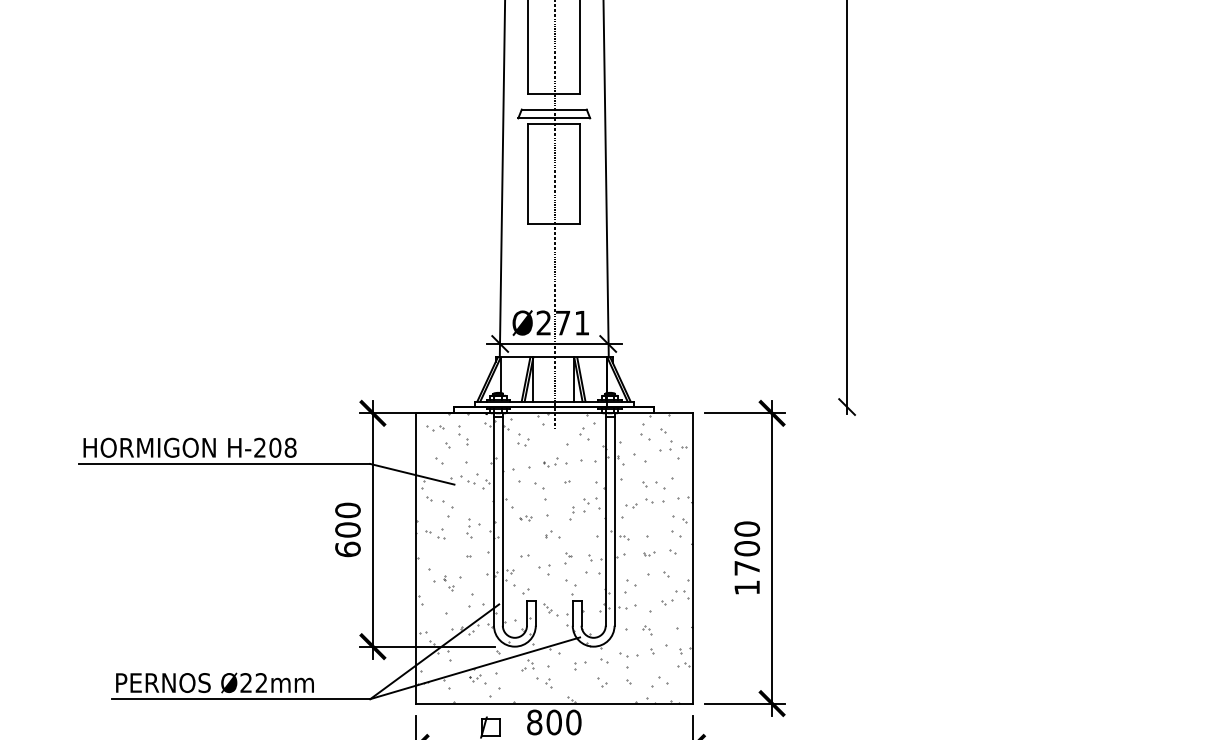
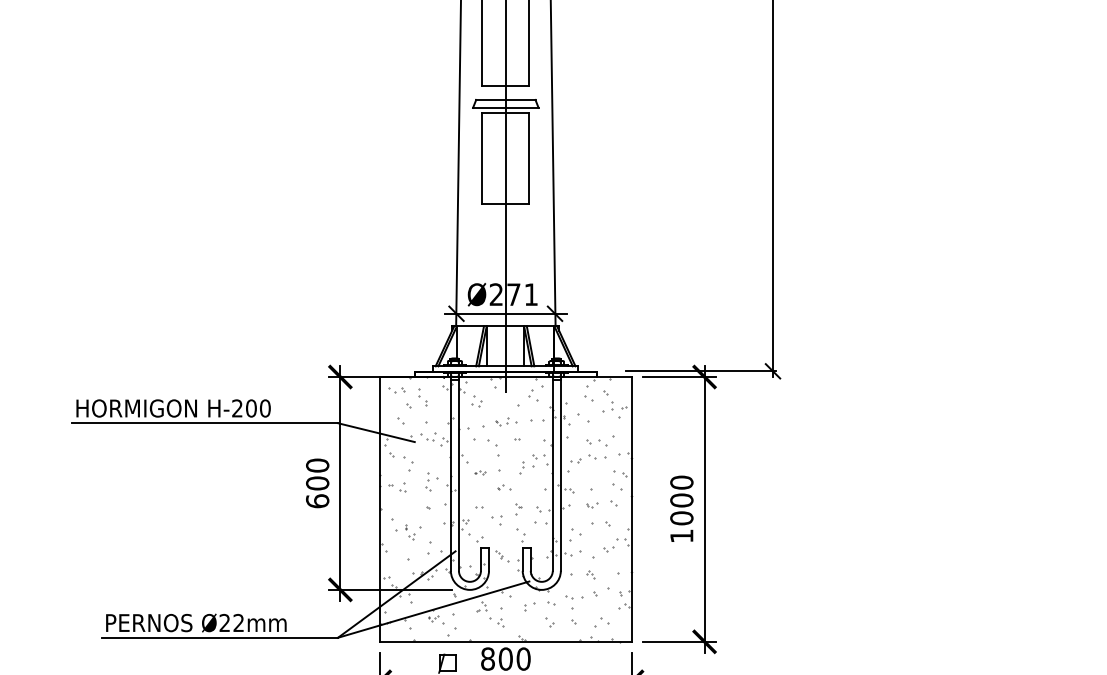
line: (768, 407) -> (701, 371), added
text: (290, 447) -> (265, 408), H-208 -> H-200
text: (747, 567) -> (682, 517), 1700 -> 1000

